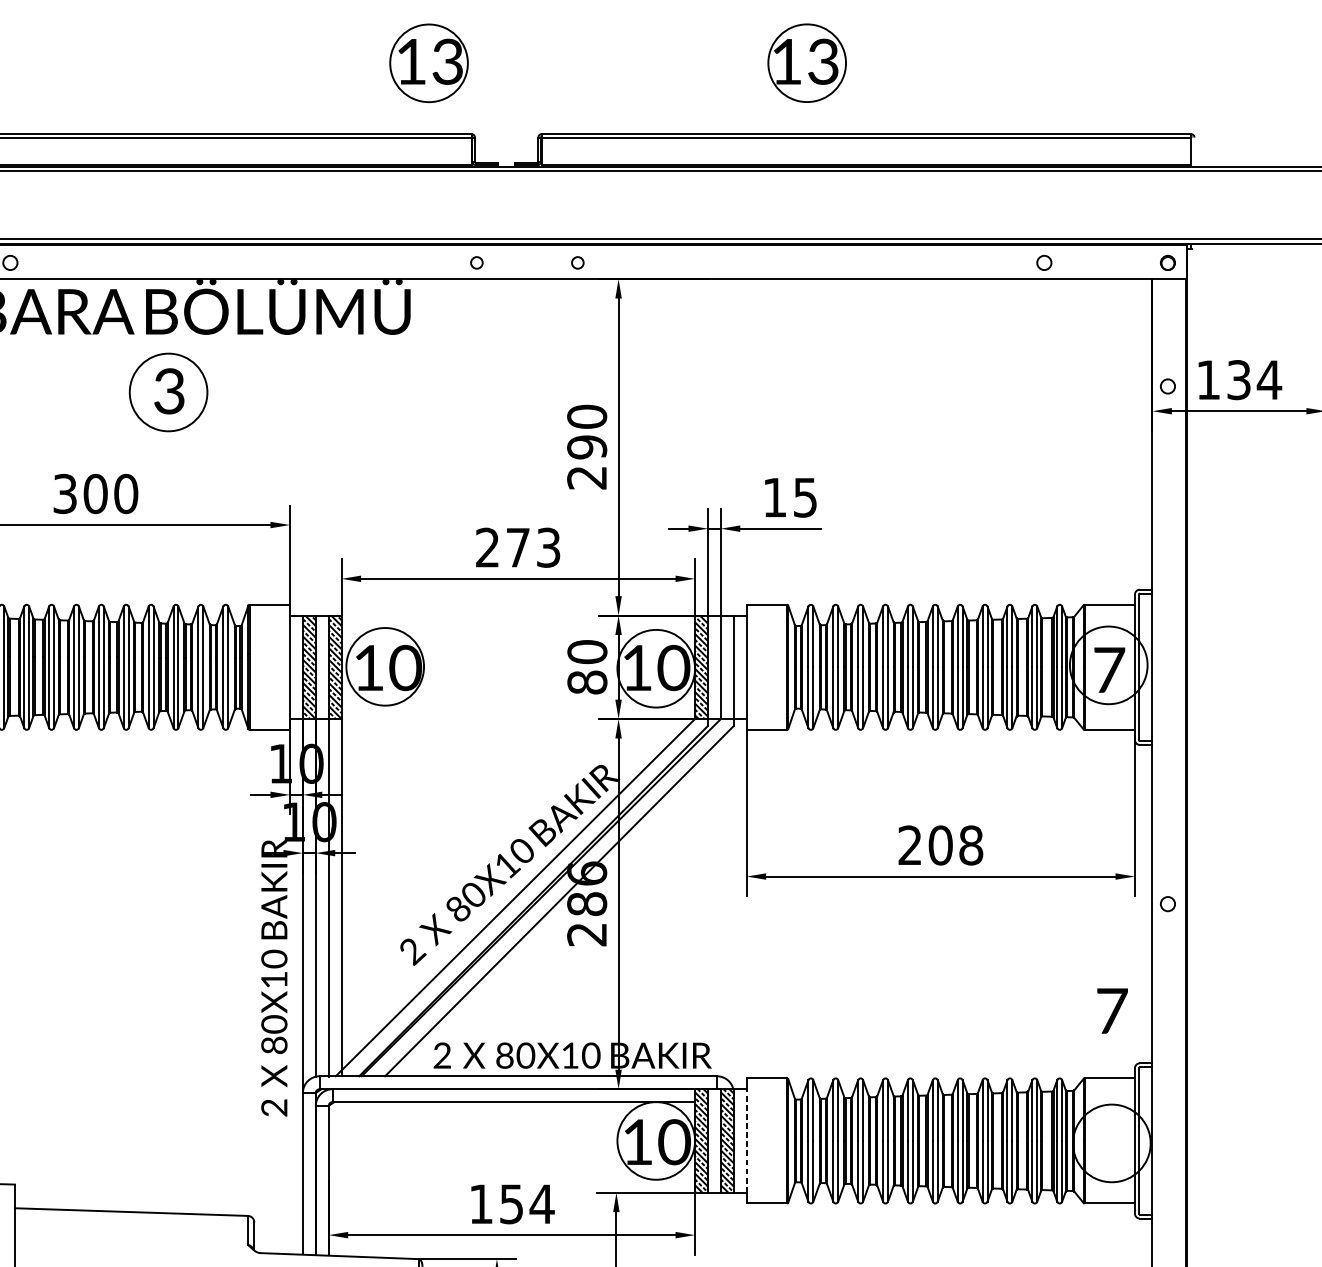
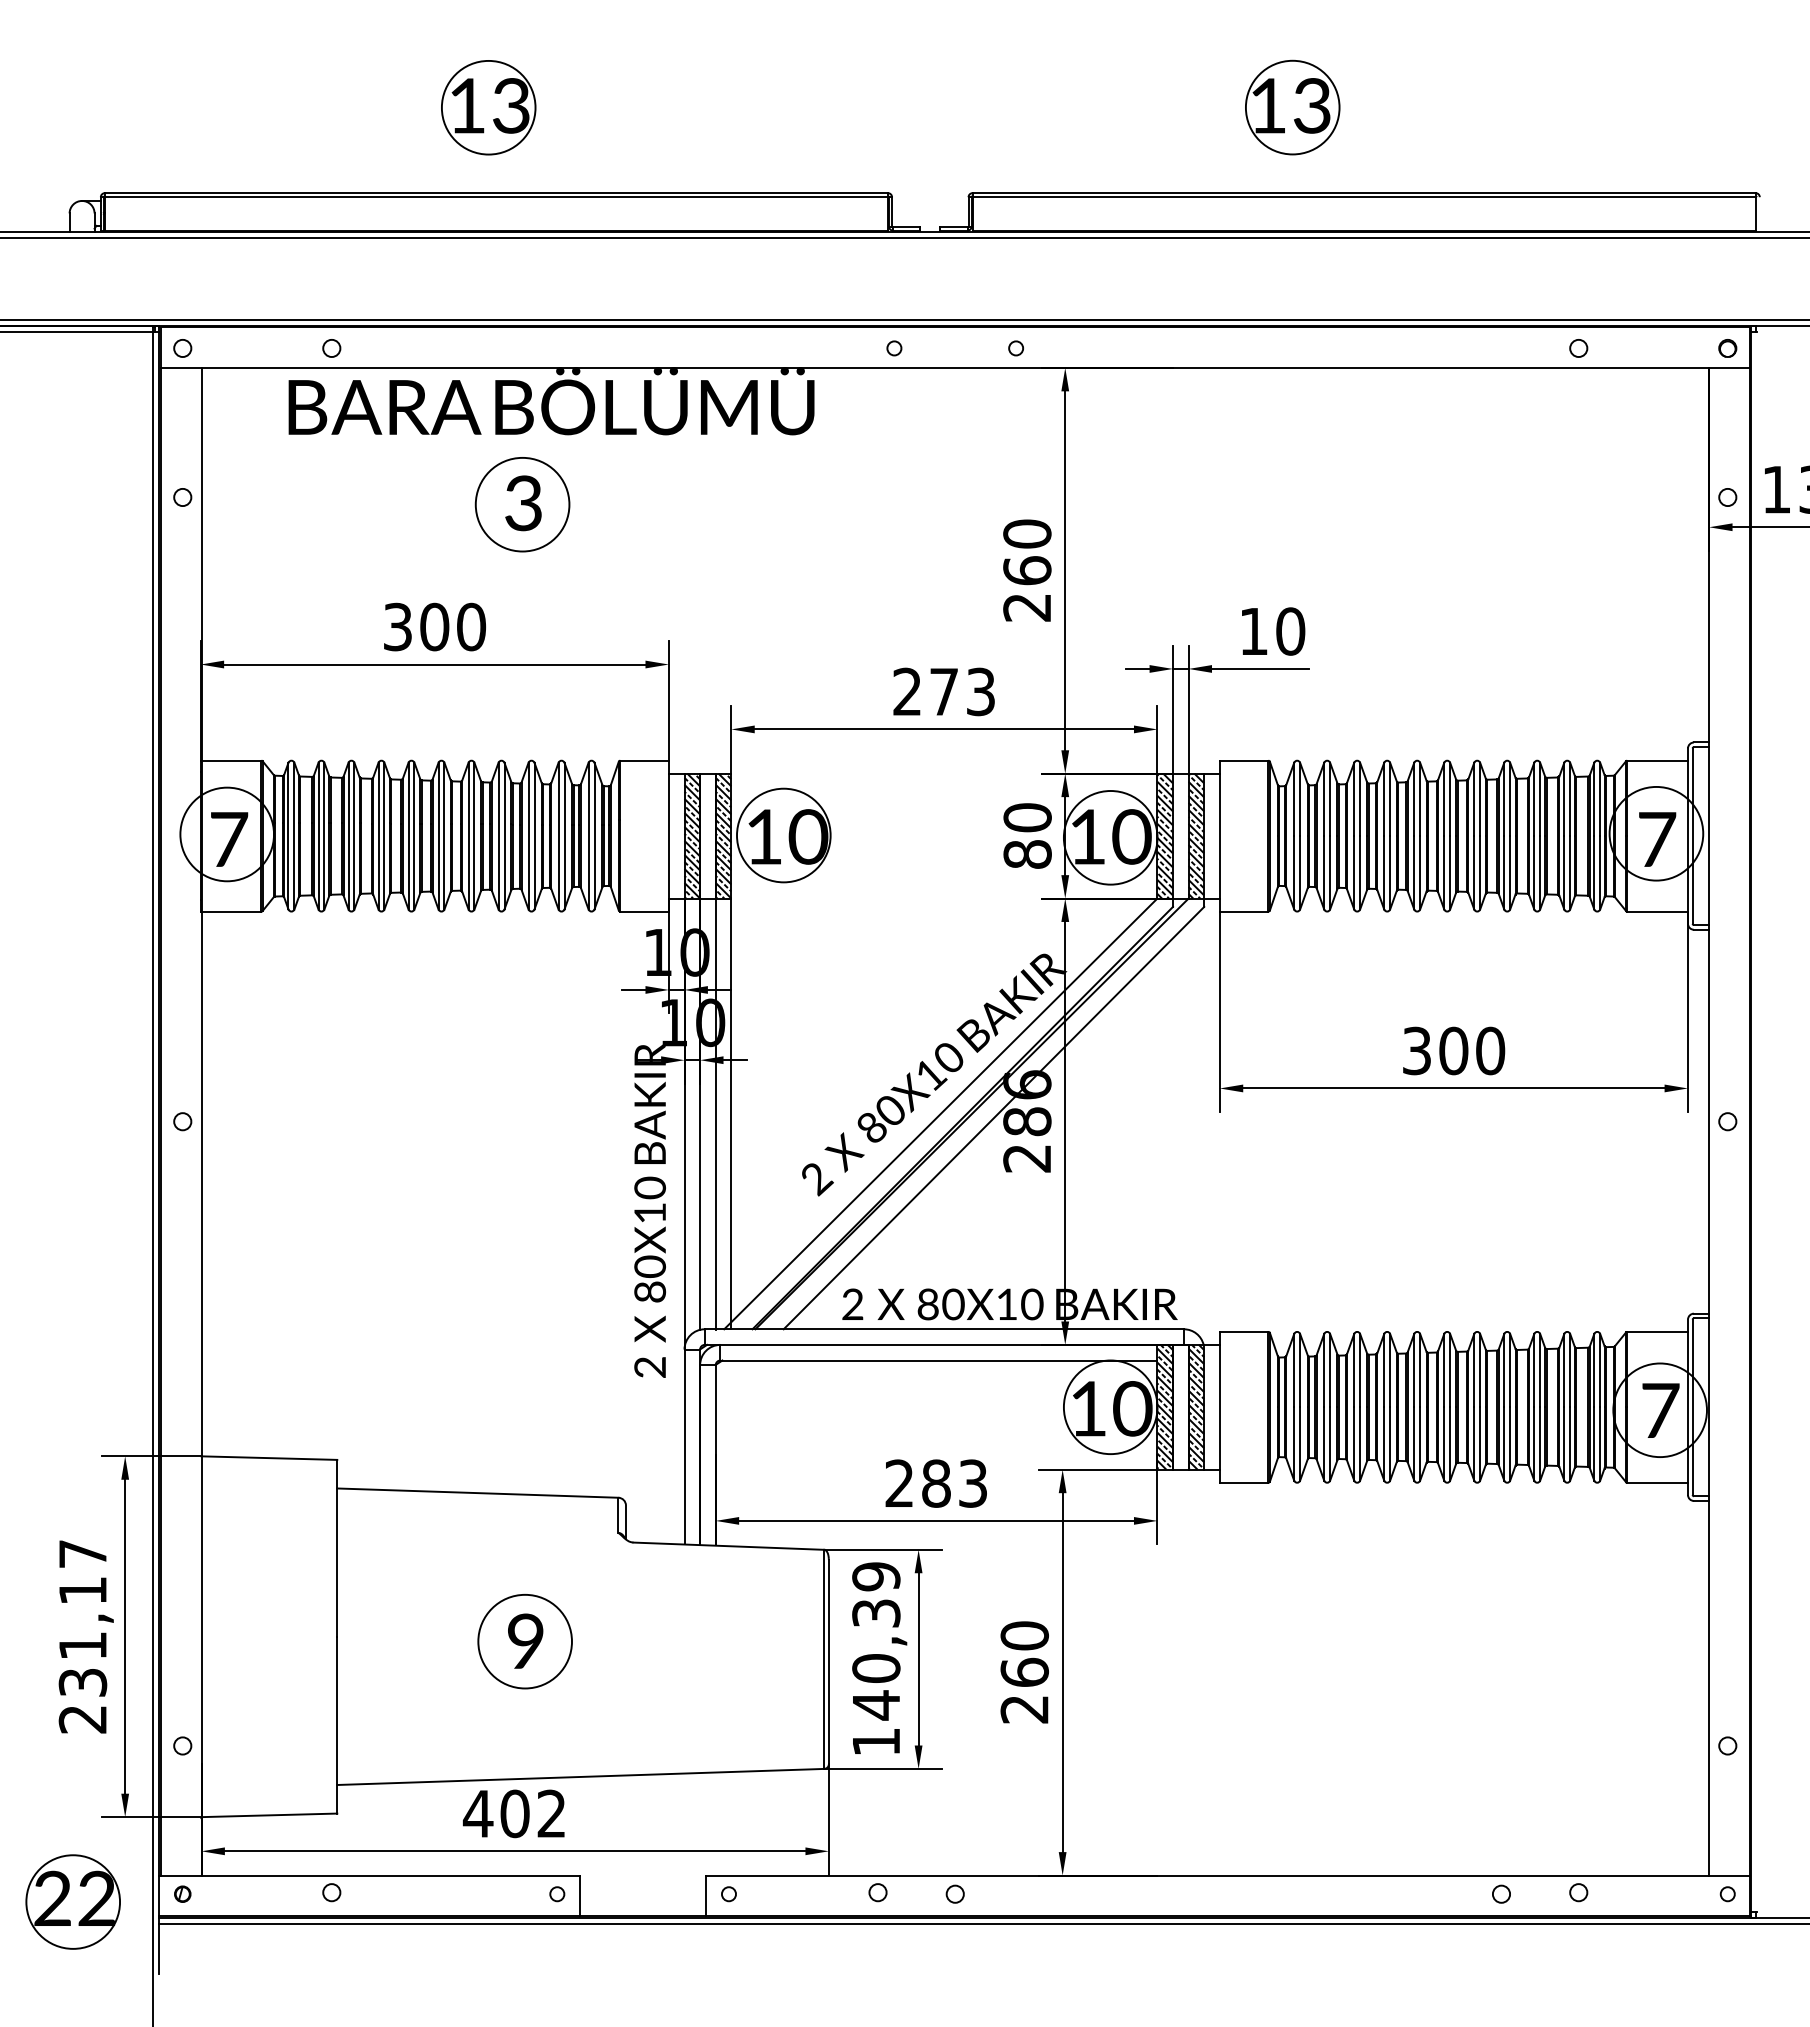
part: (428, 63) -> (488, 107), moved
text: (587, 447) -> (1027, 570), 290 -> 260
text: (805, 497) -> (1290, 631), 15 -> 10
hatch: (727, 666) -> (1196, 835), added
text: (941, 845) -> (1454, 1051), 208 -> 300
text: (1112, 1010) -> (1660, 1410), moved
line: (746, 1140) -> (1219, 1406), dashed -> solid
text: (511, 1204) -> (936, 1483), 154 -> 283

